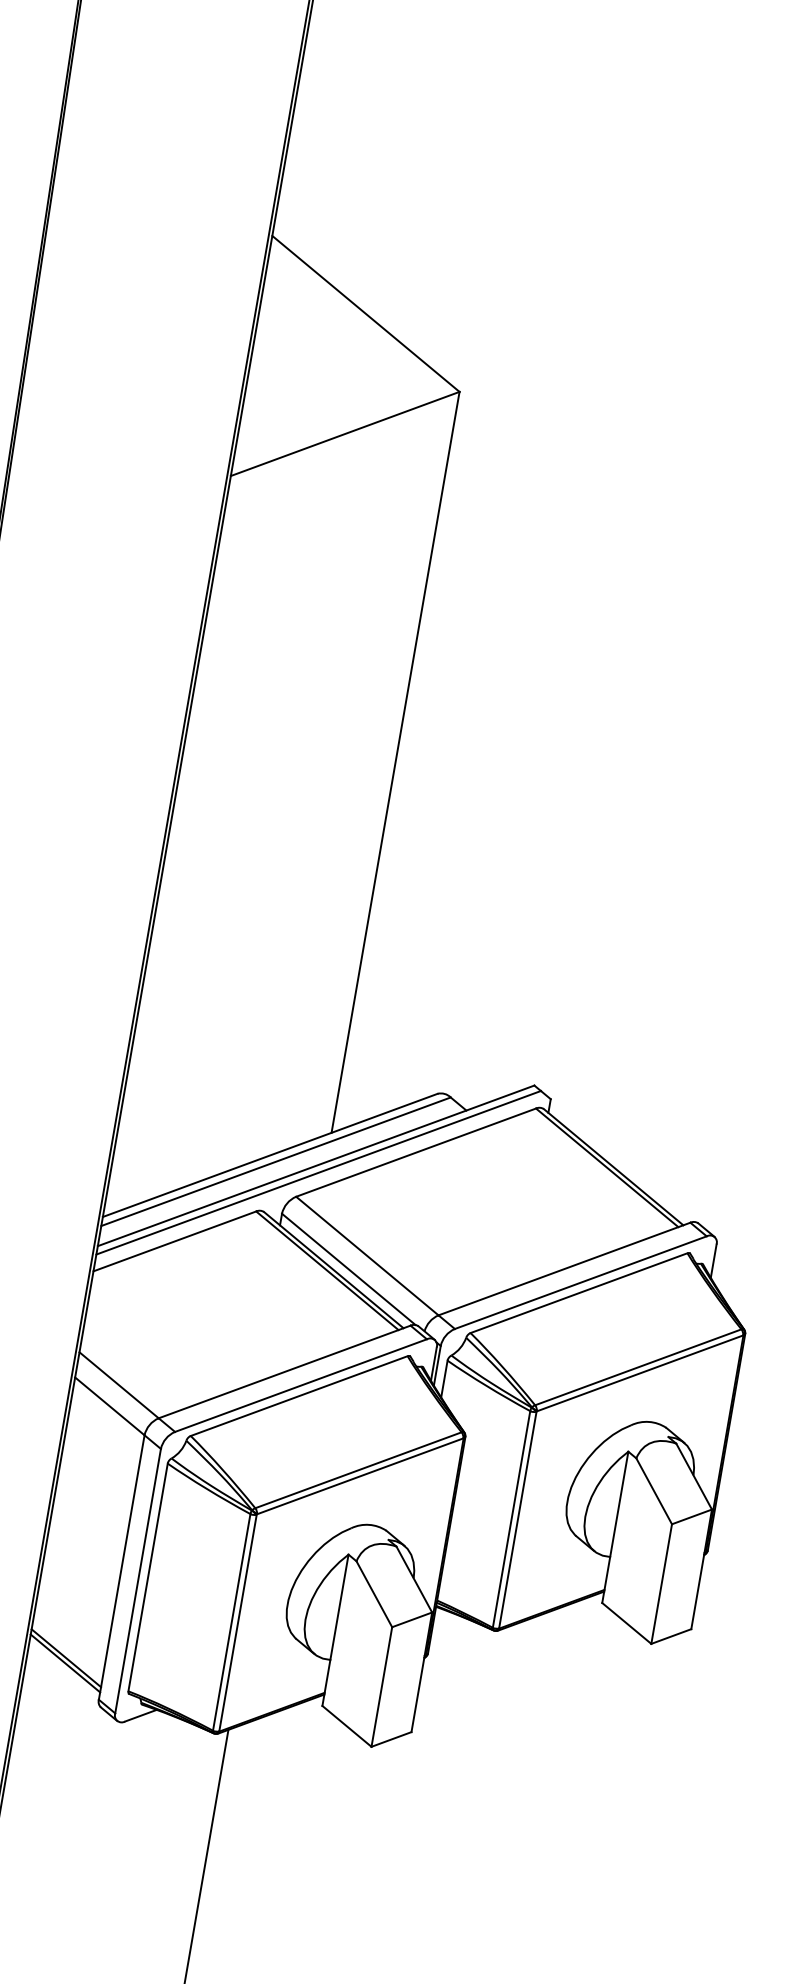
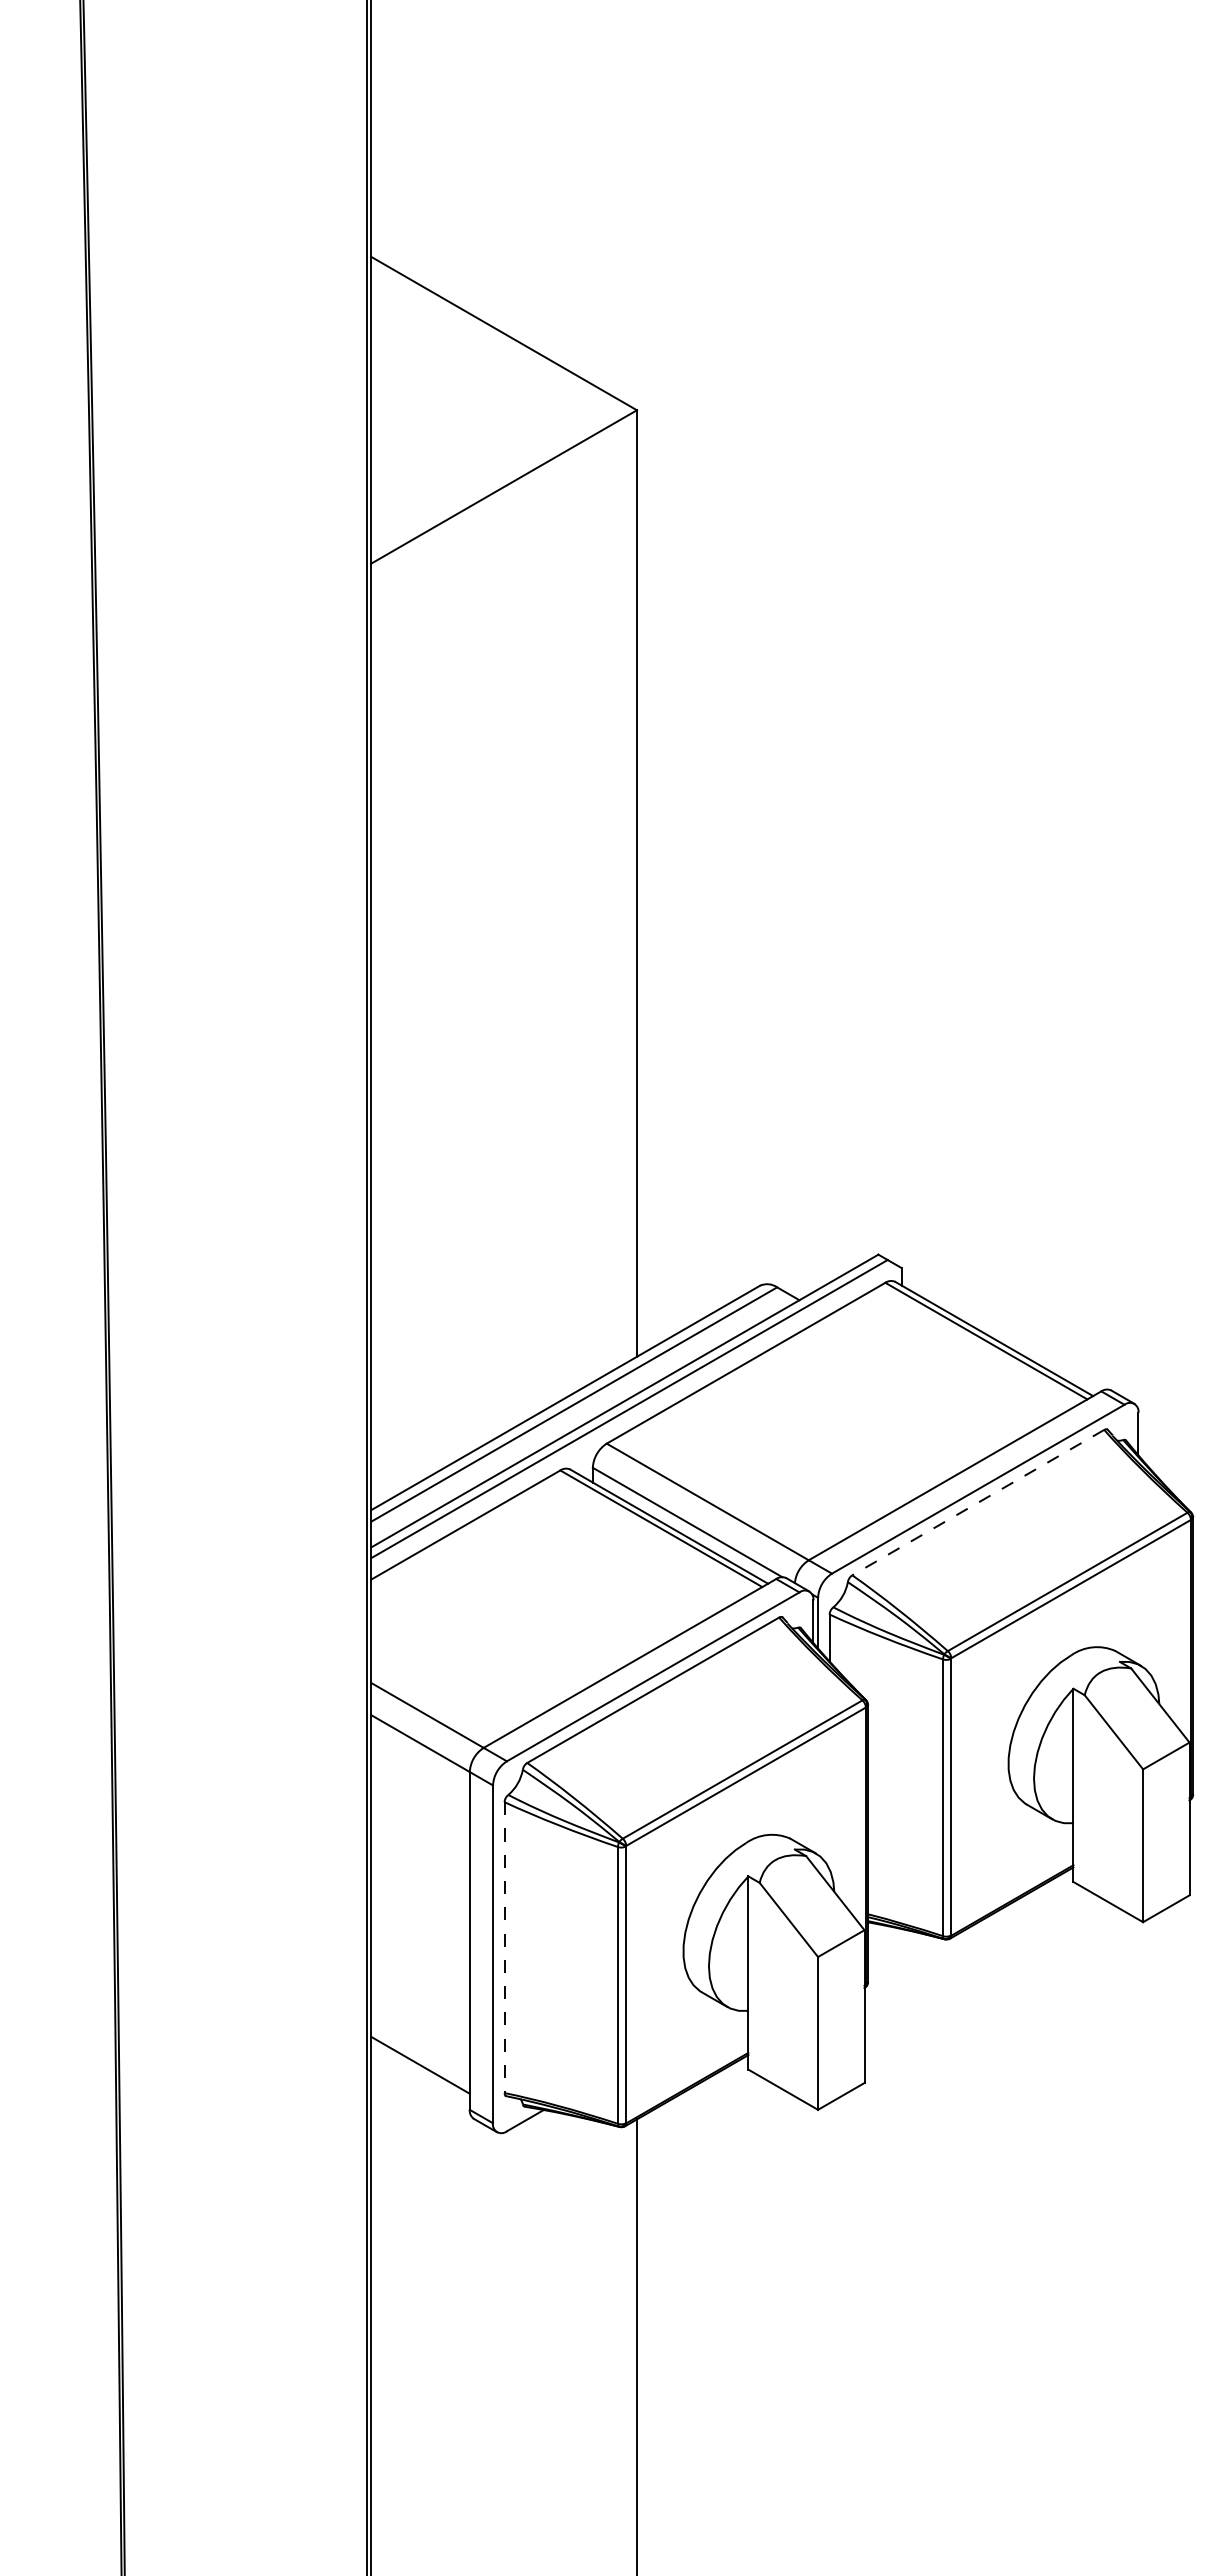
line: (578, 1292) -> (977, 1502), solid -> dashed
line: (147, 1578) -> (504, 1948), solid -> dashed
line: (65, 1663) -> (420, 2071), removed

